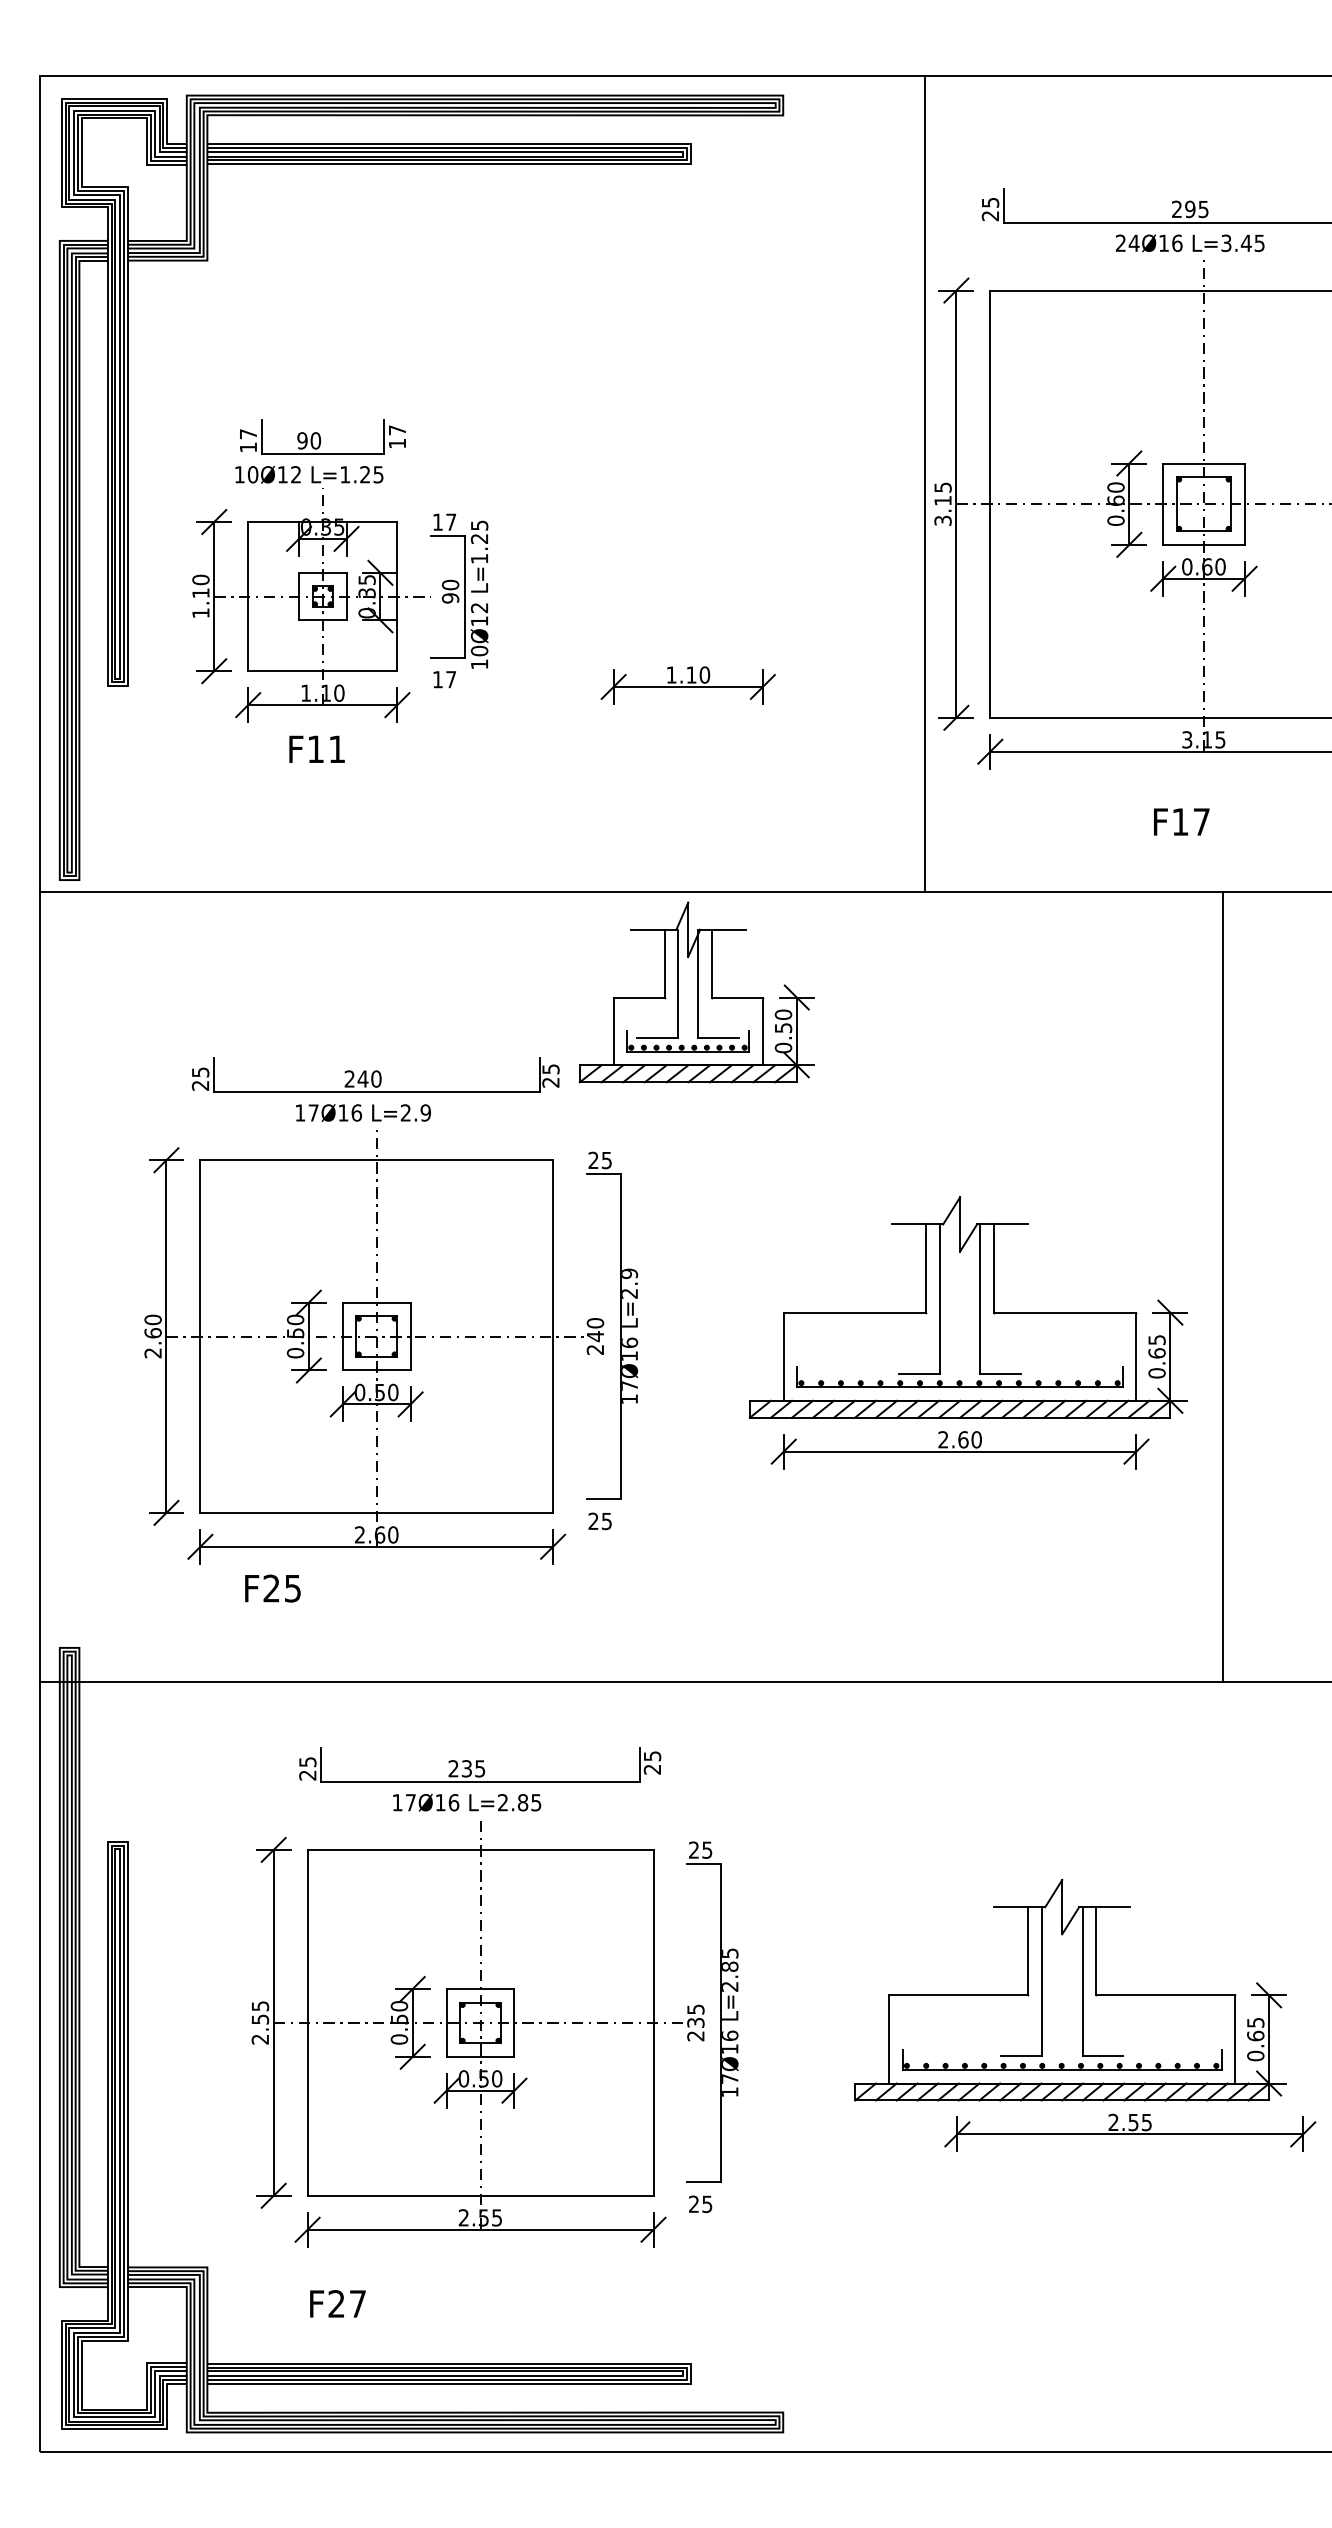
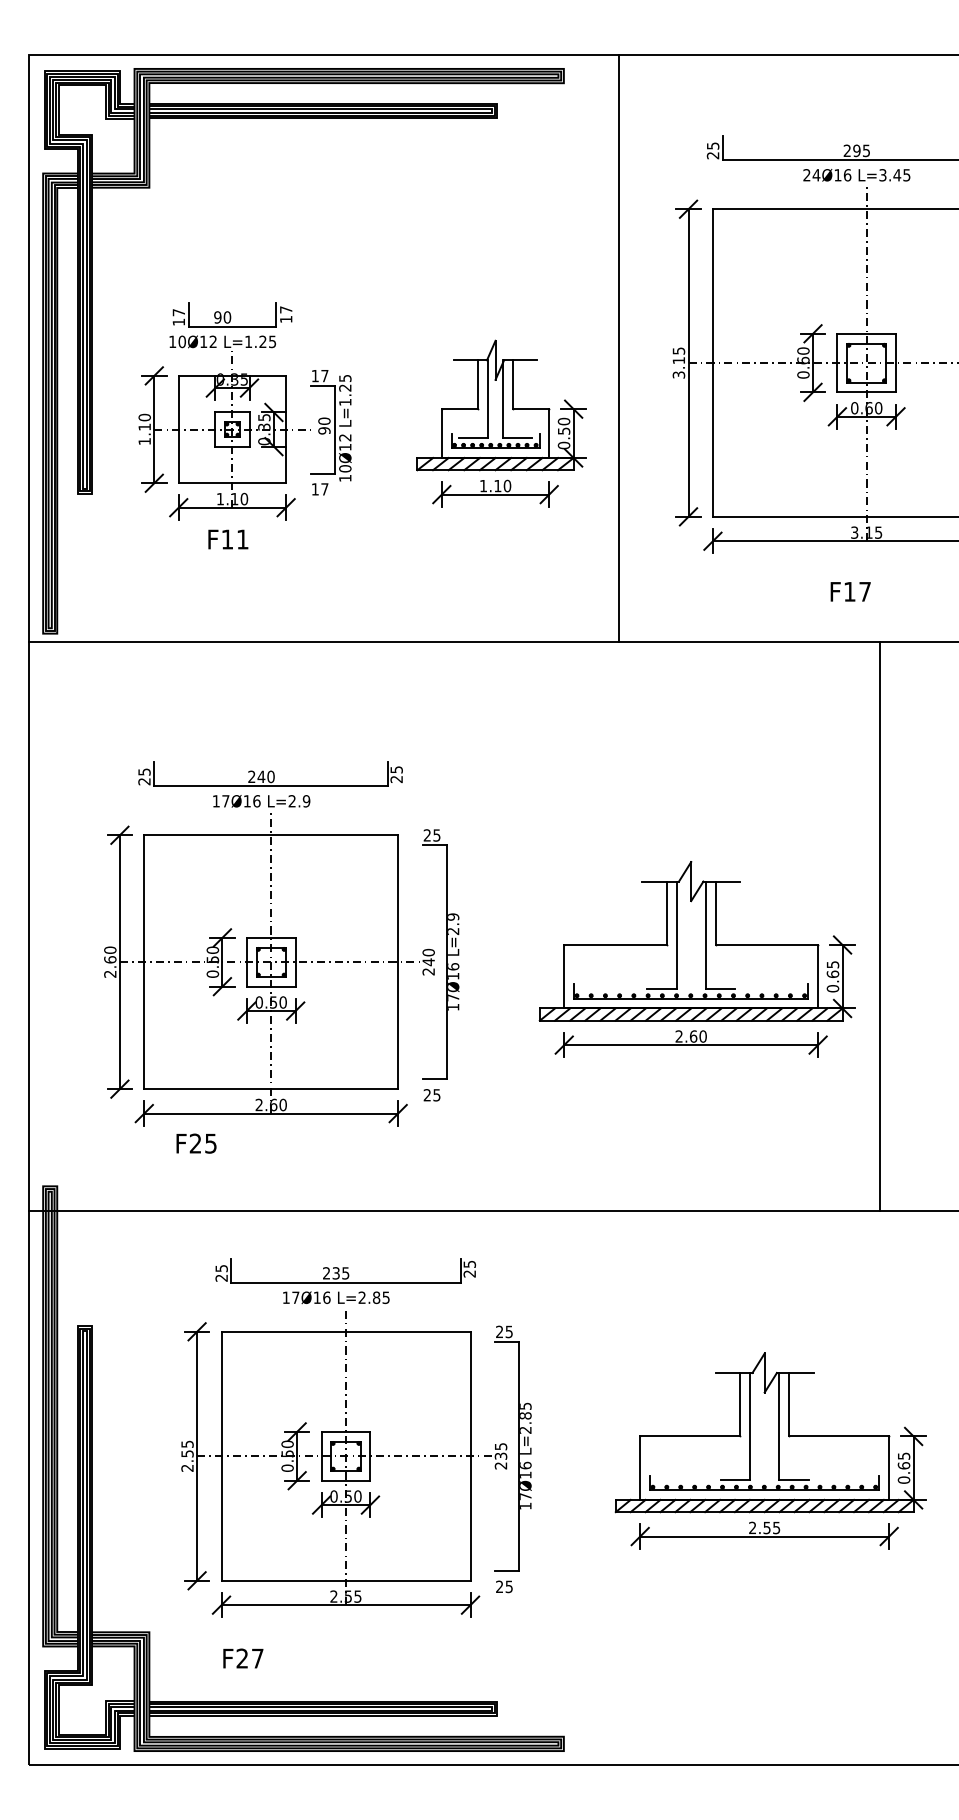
line: (925, 483) -> (619, 348), moved
part: (696, 992) -> (501, 405), moved
part: (1129, 2132) -> (764, 1535), moved

